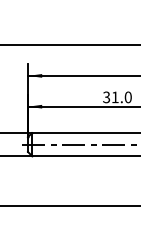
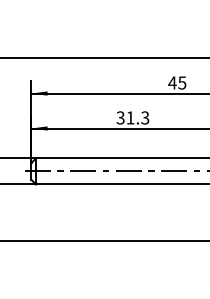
text: (128, 97) -> (145, 117), 31.0 -> 31.3

